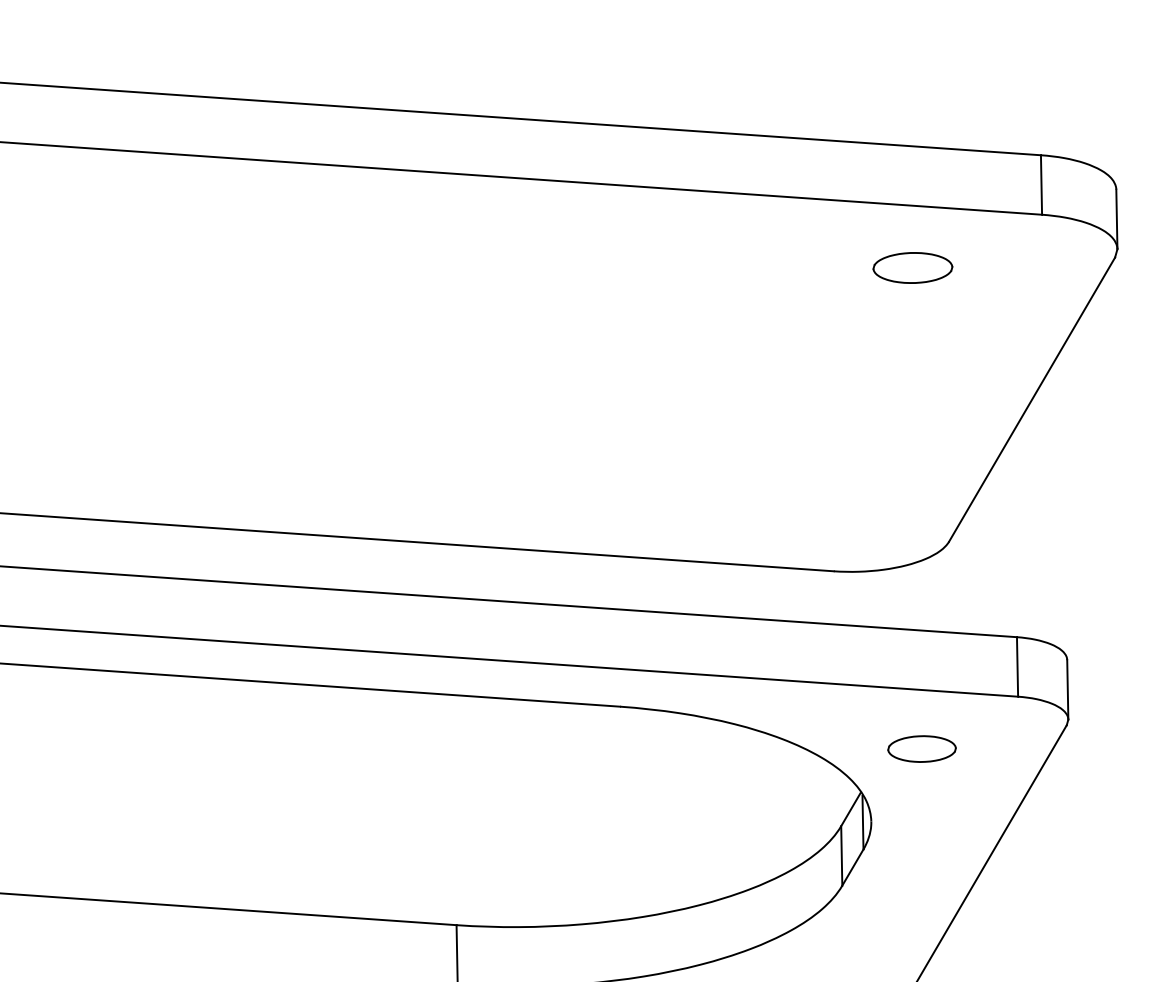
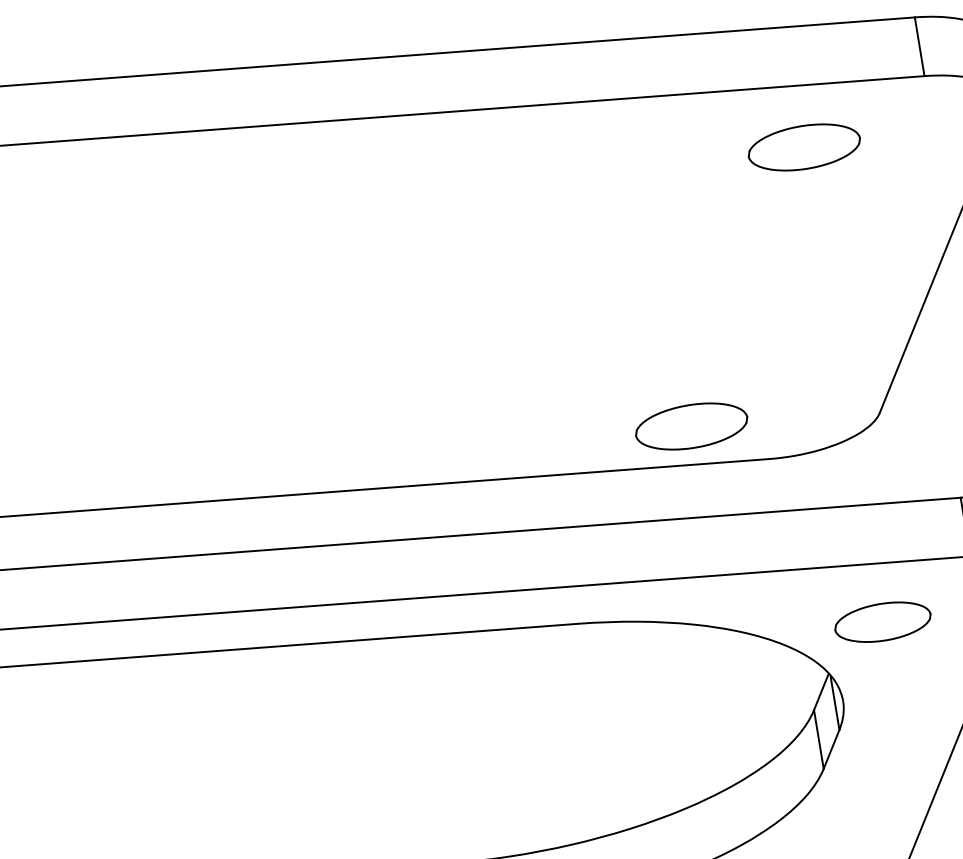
part: (912, 267) -> (803, 147), size x1.43
part: (760, 527) -> (691, 426), added
part: (921, 748) -> (882, 621), size x1.43

